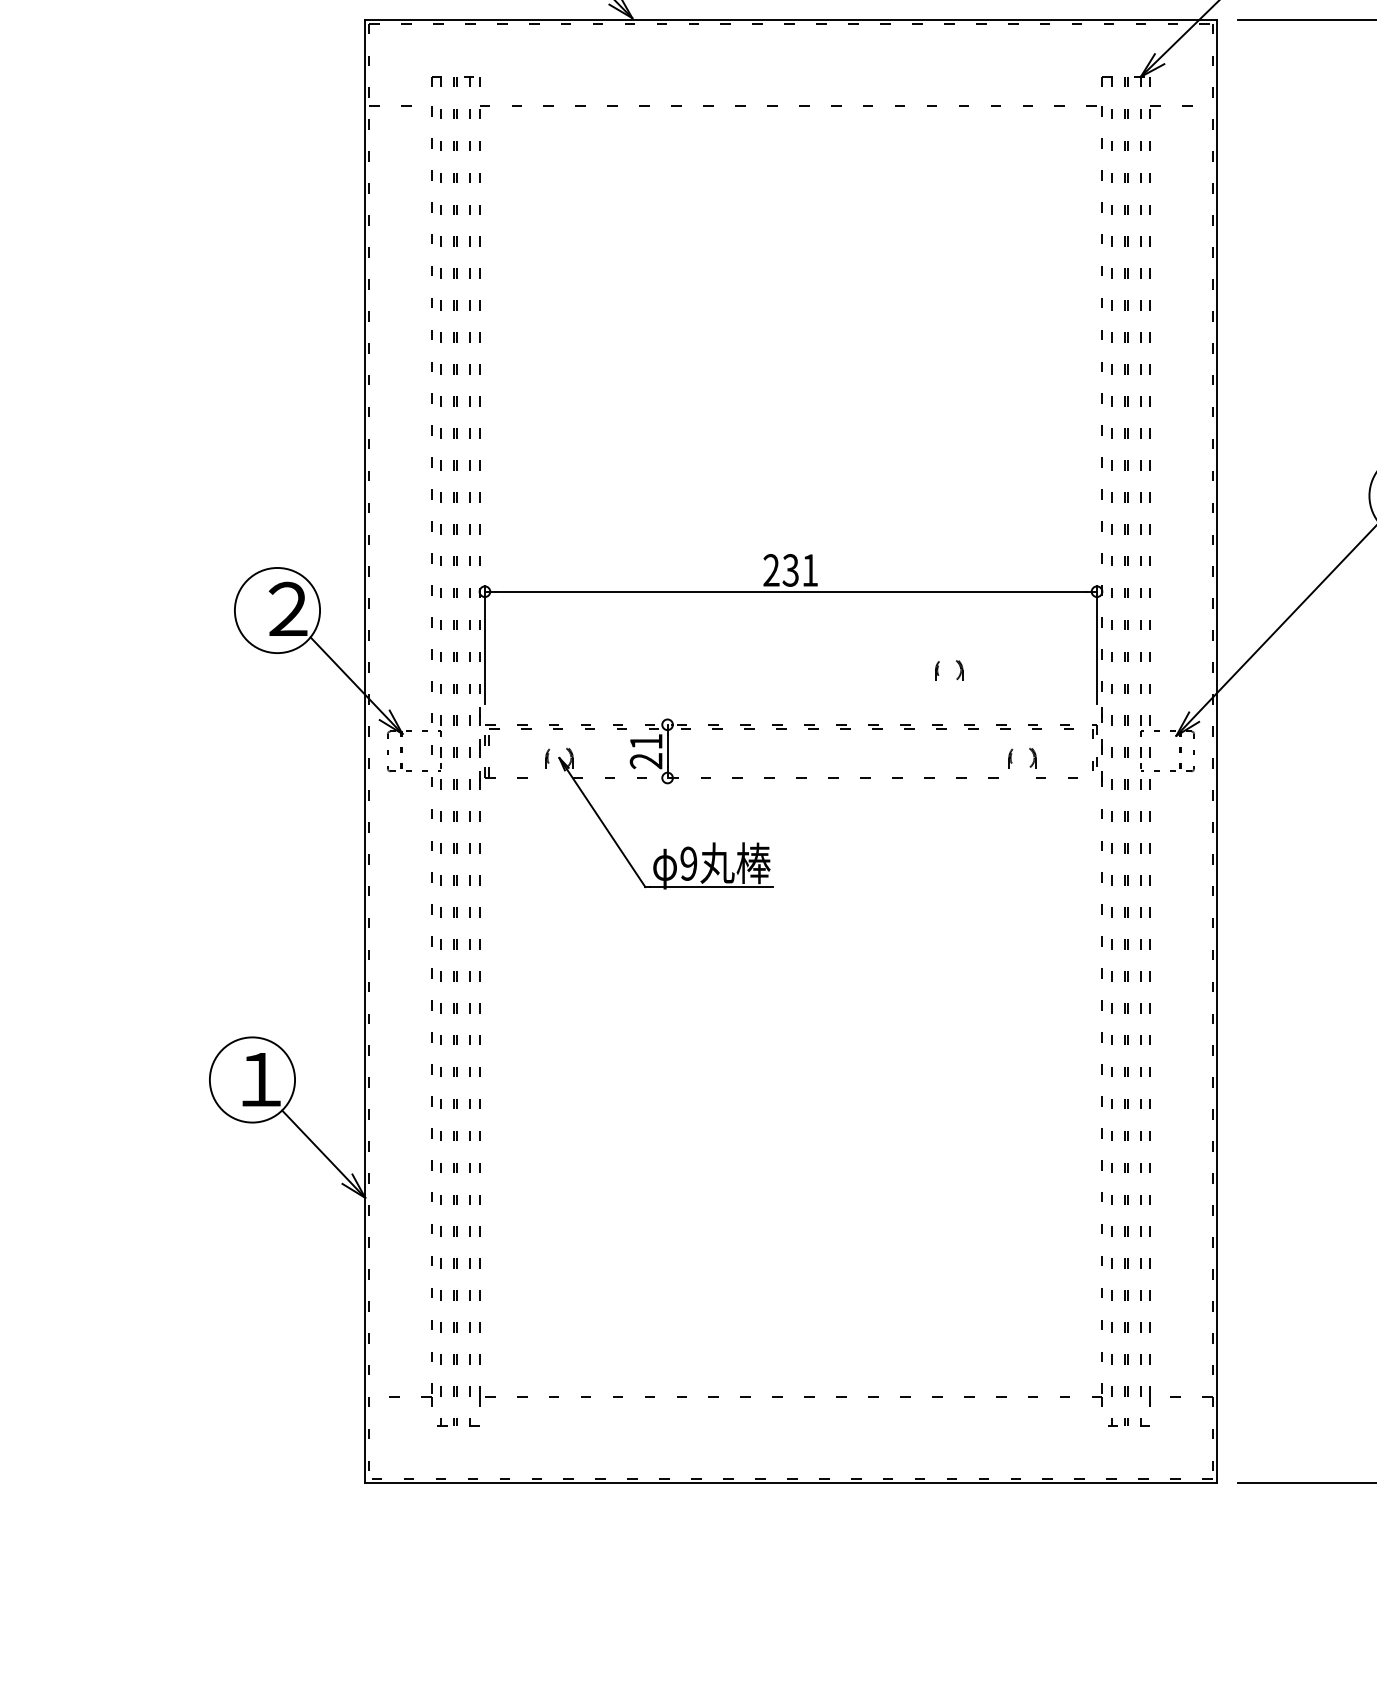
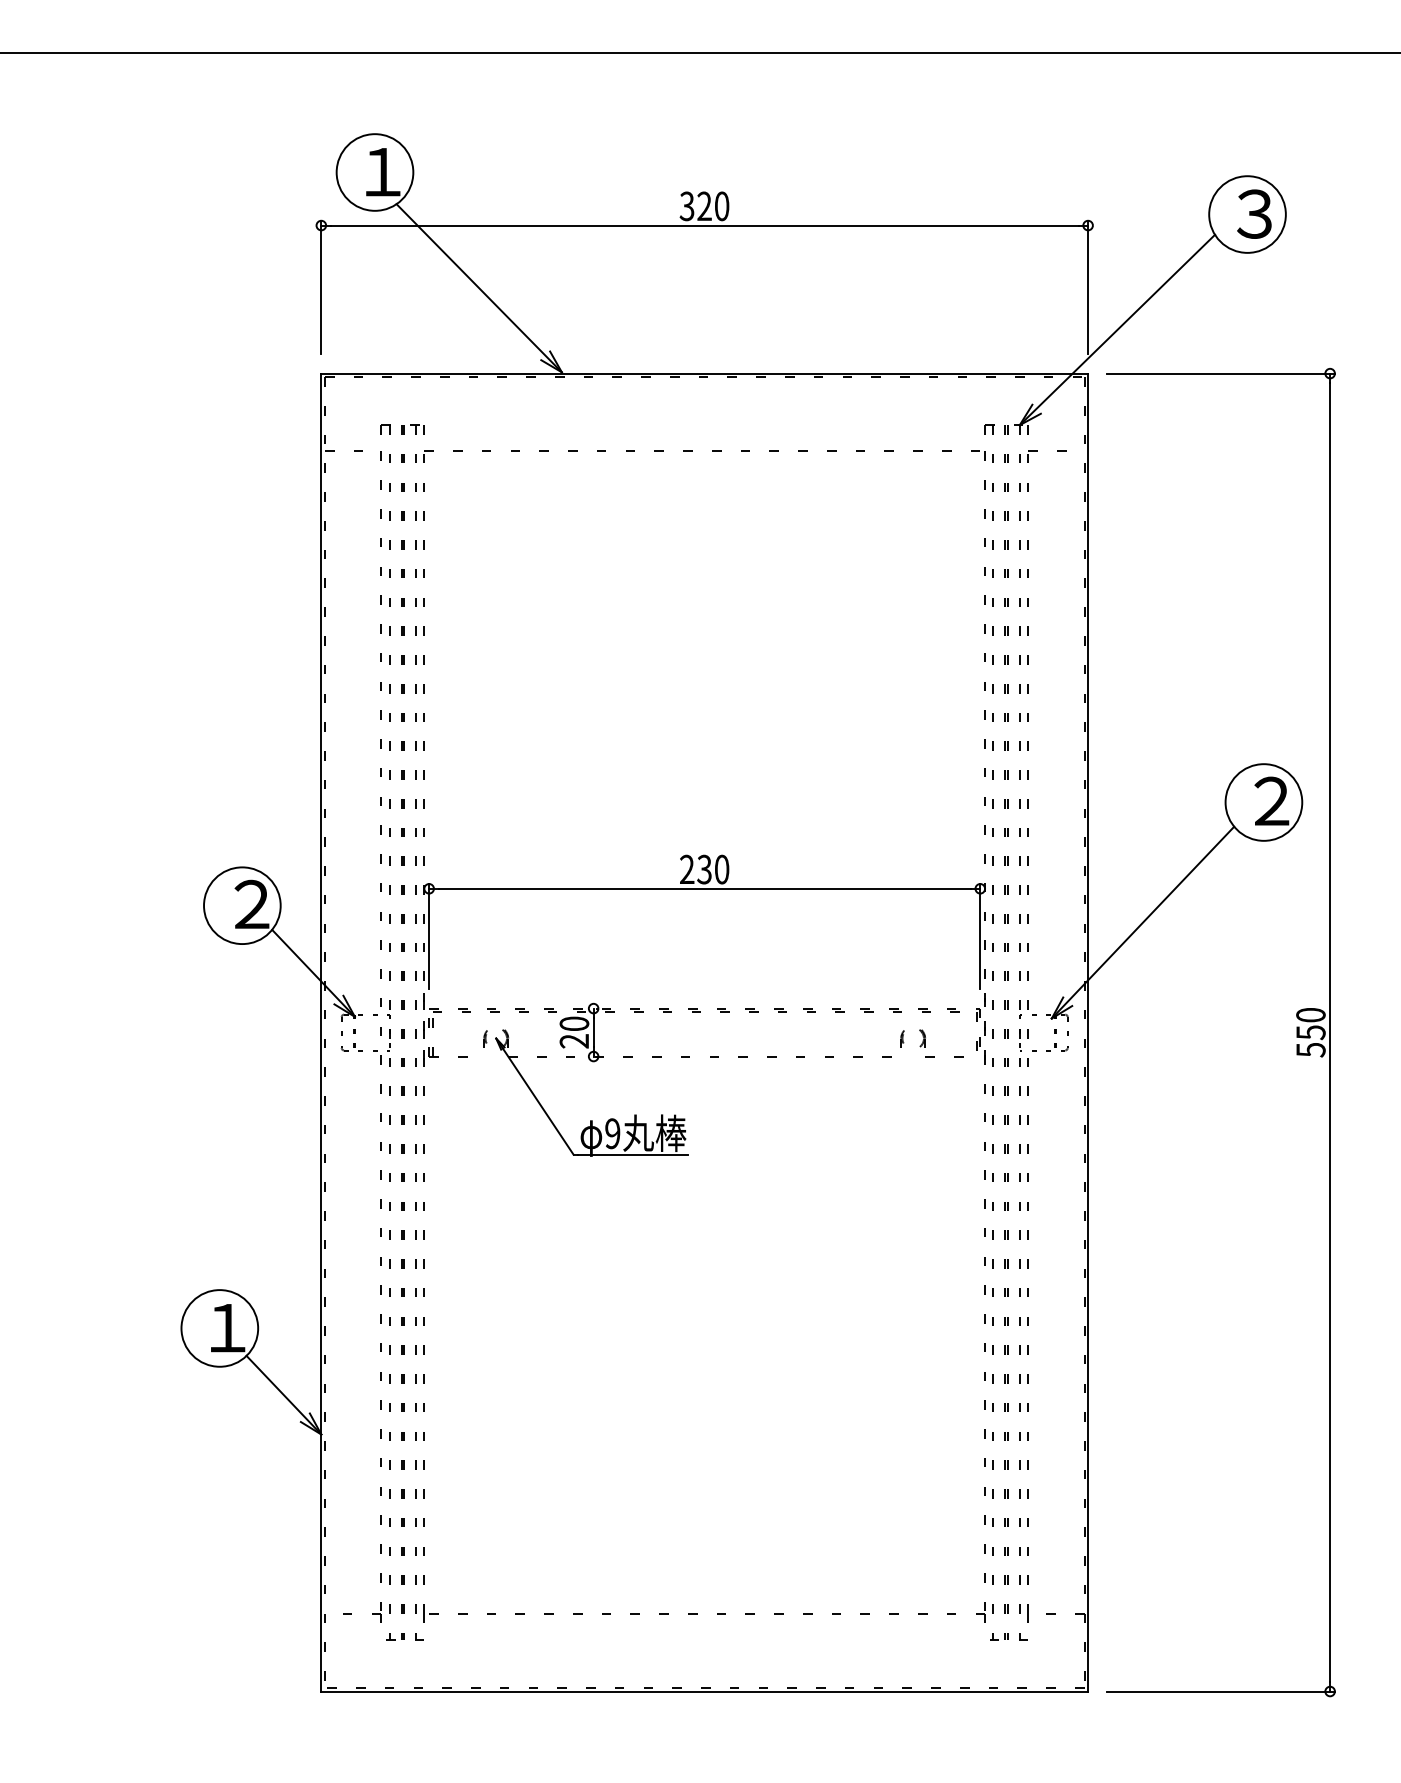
text: (810, 570) -> (722, 869), 231 -> 230
part: (939, 674) -> (838, 963), removed
text: (646, 741) -> (574, 1023), 21 -> 20

